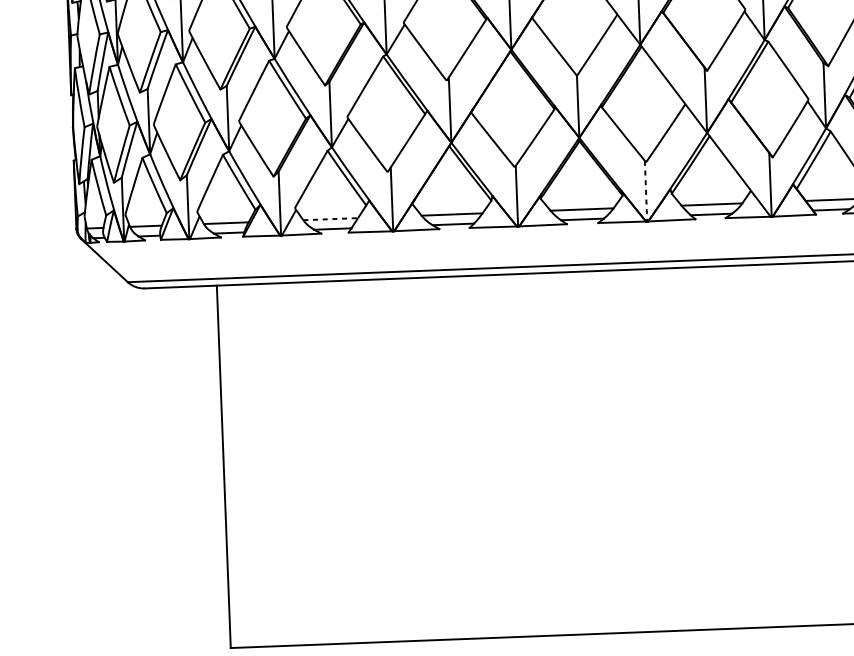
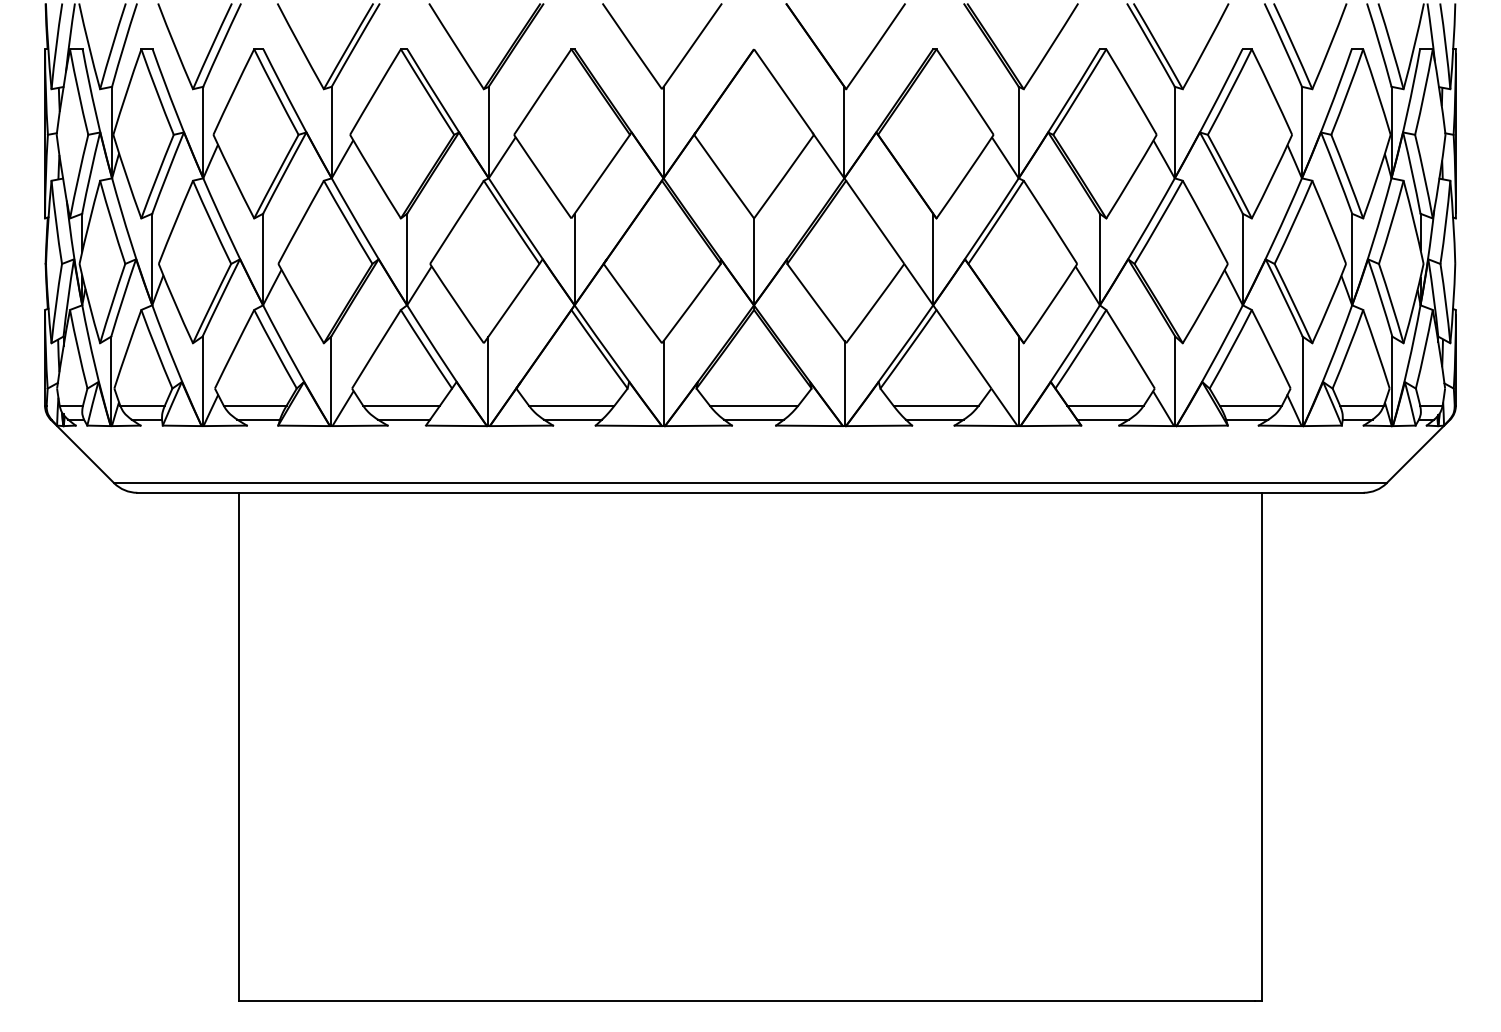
line: (646, 191) -> (844, 383), dashed -> solid
line: (331, 218) -> (402, 405), dashed -> solid

